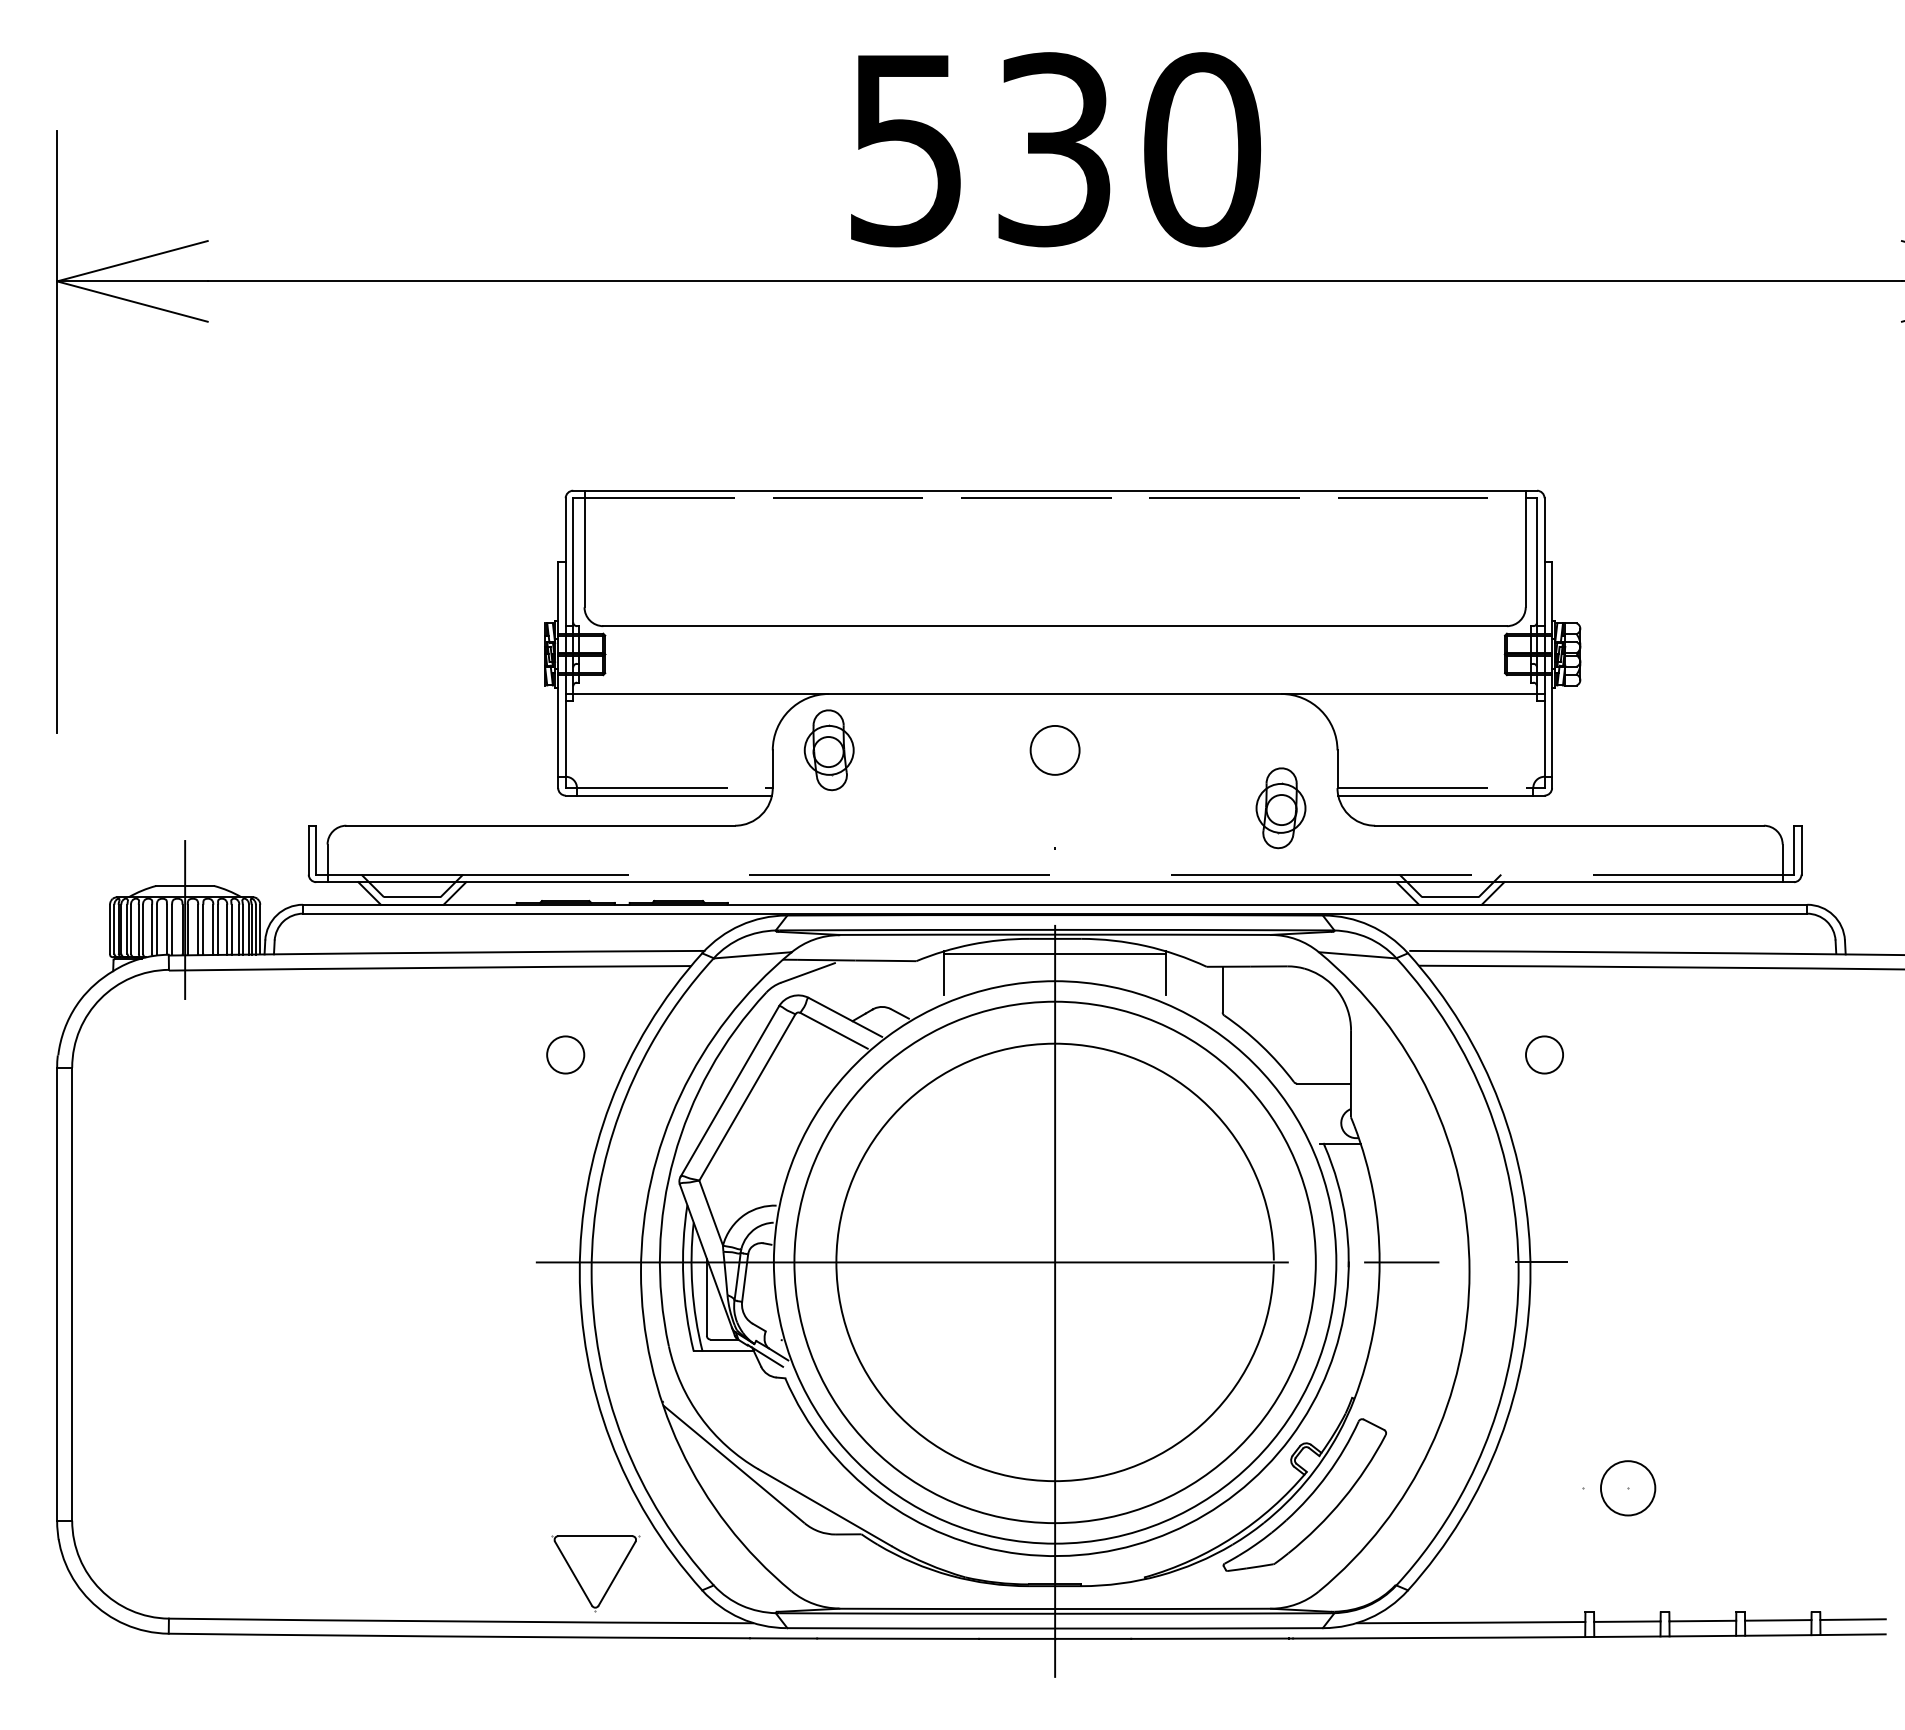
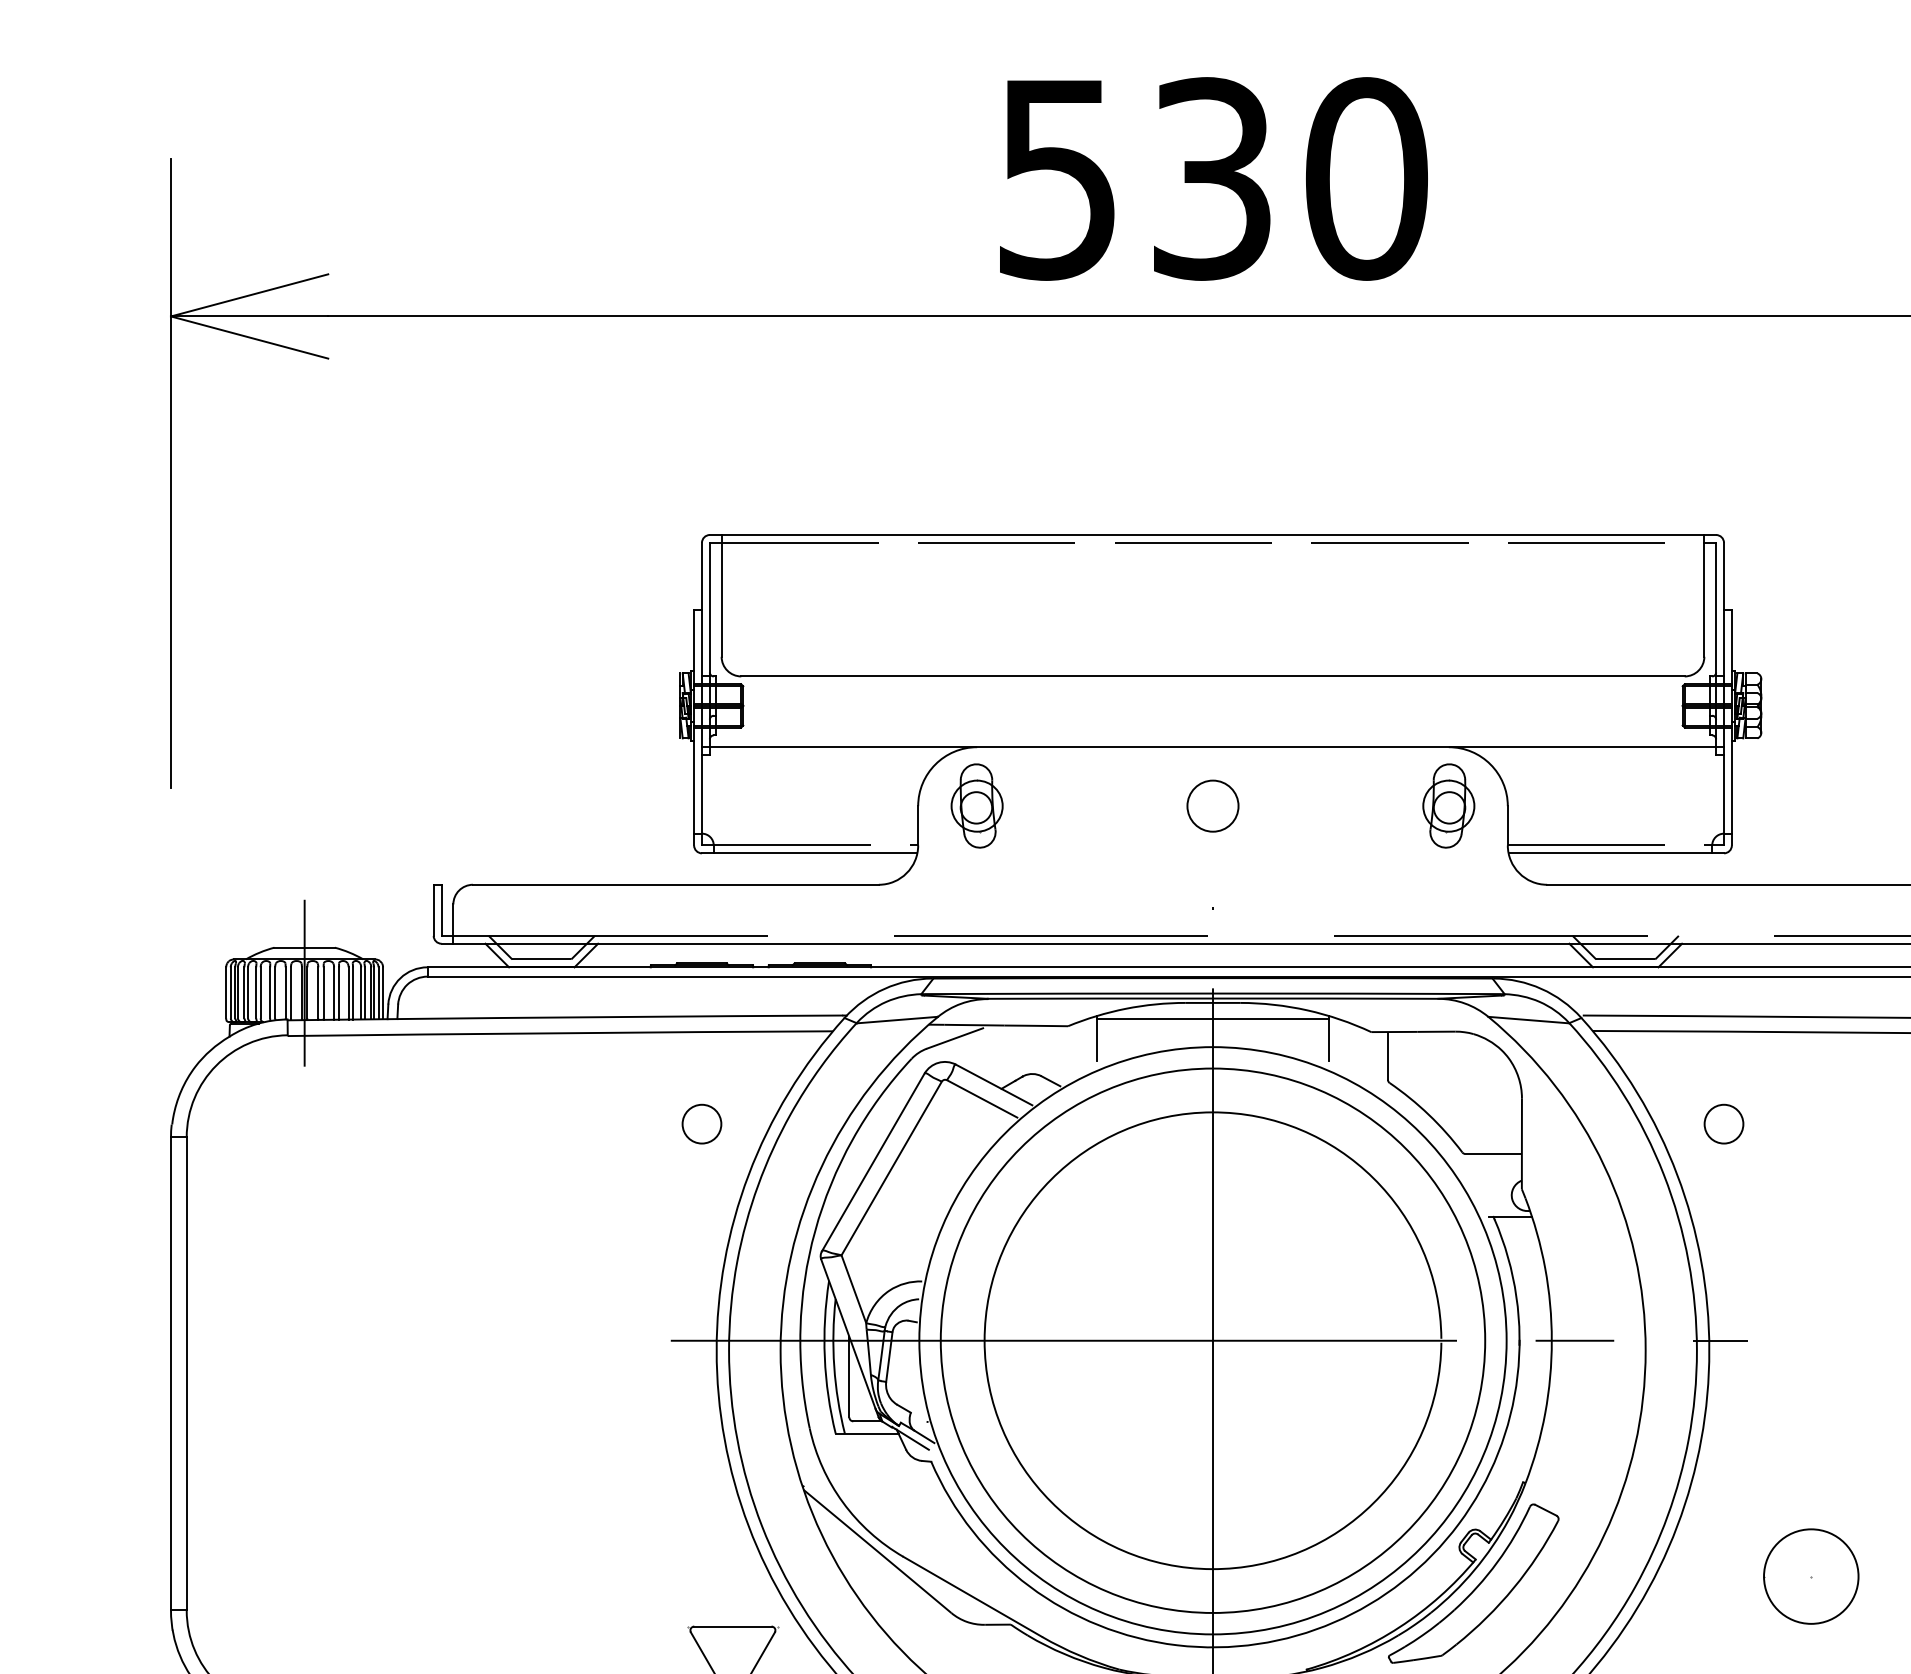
part: (1280, 808) -> (1448, 806), moved
circle: (1627, 1488) -> (1810, 1576), size x1.67

